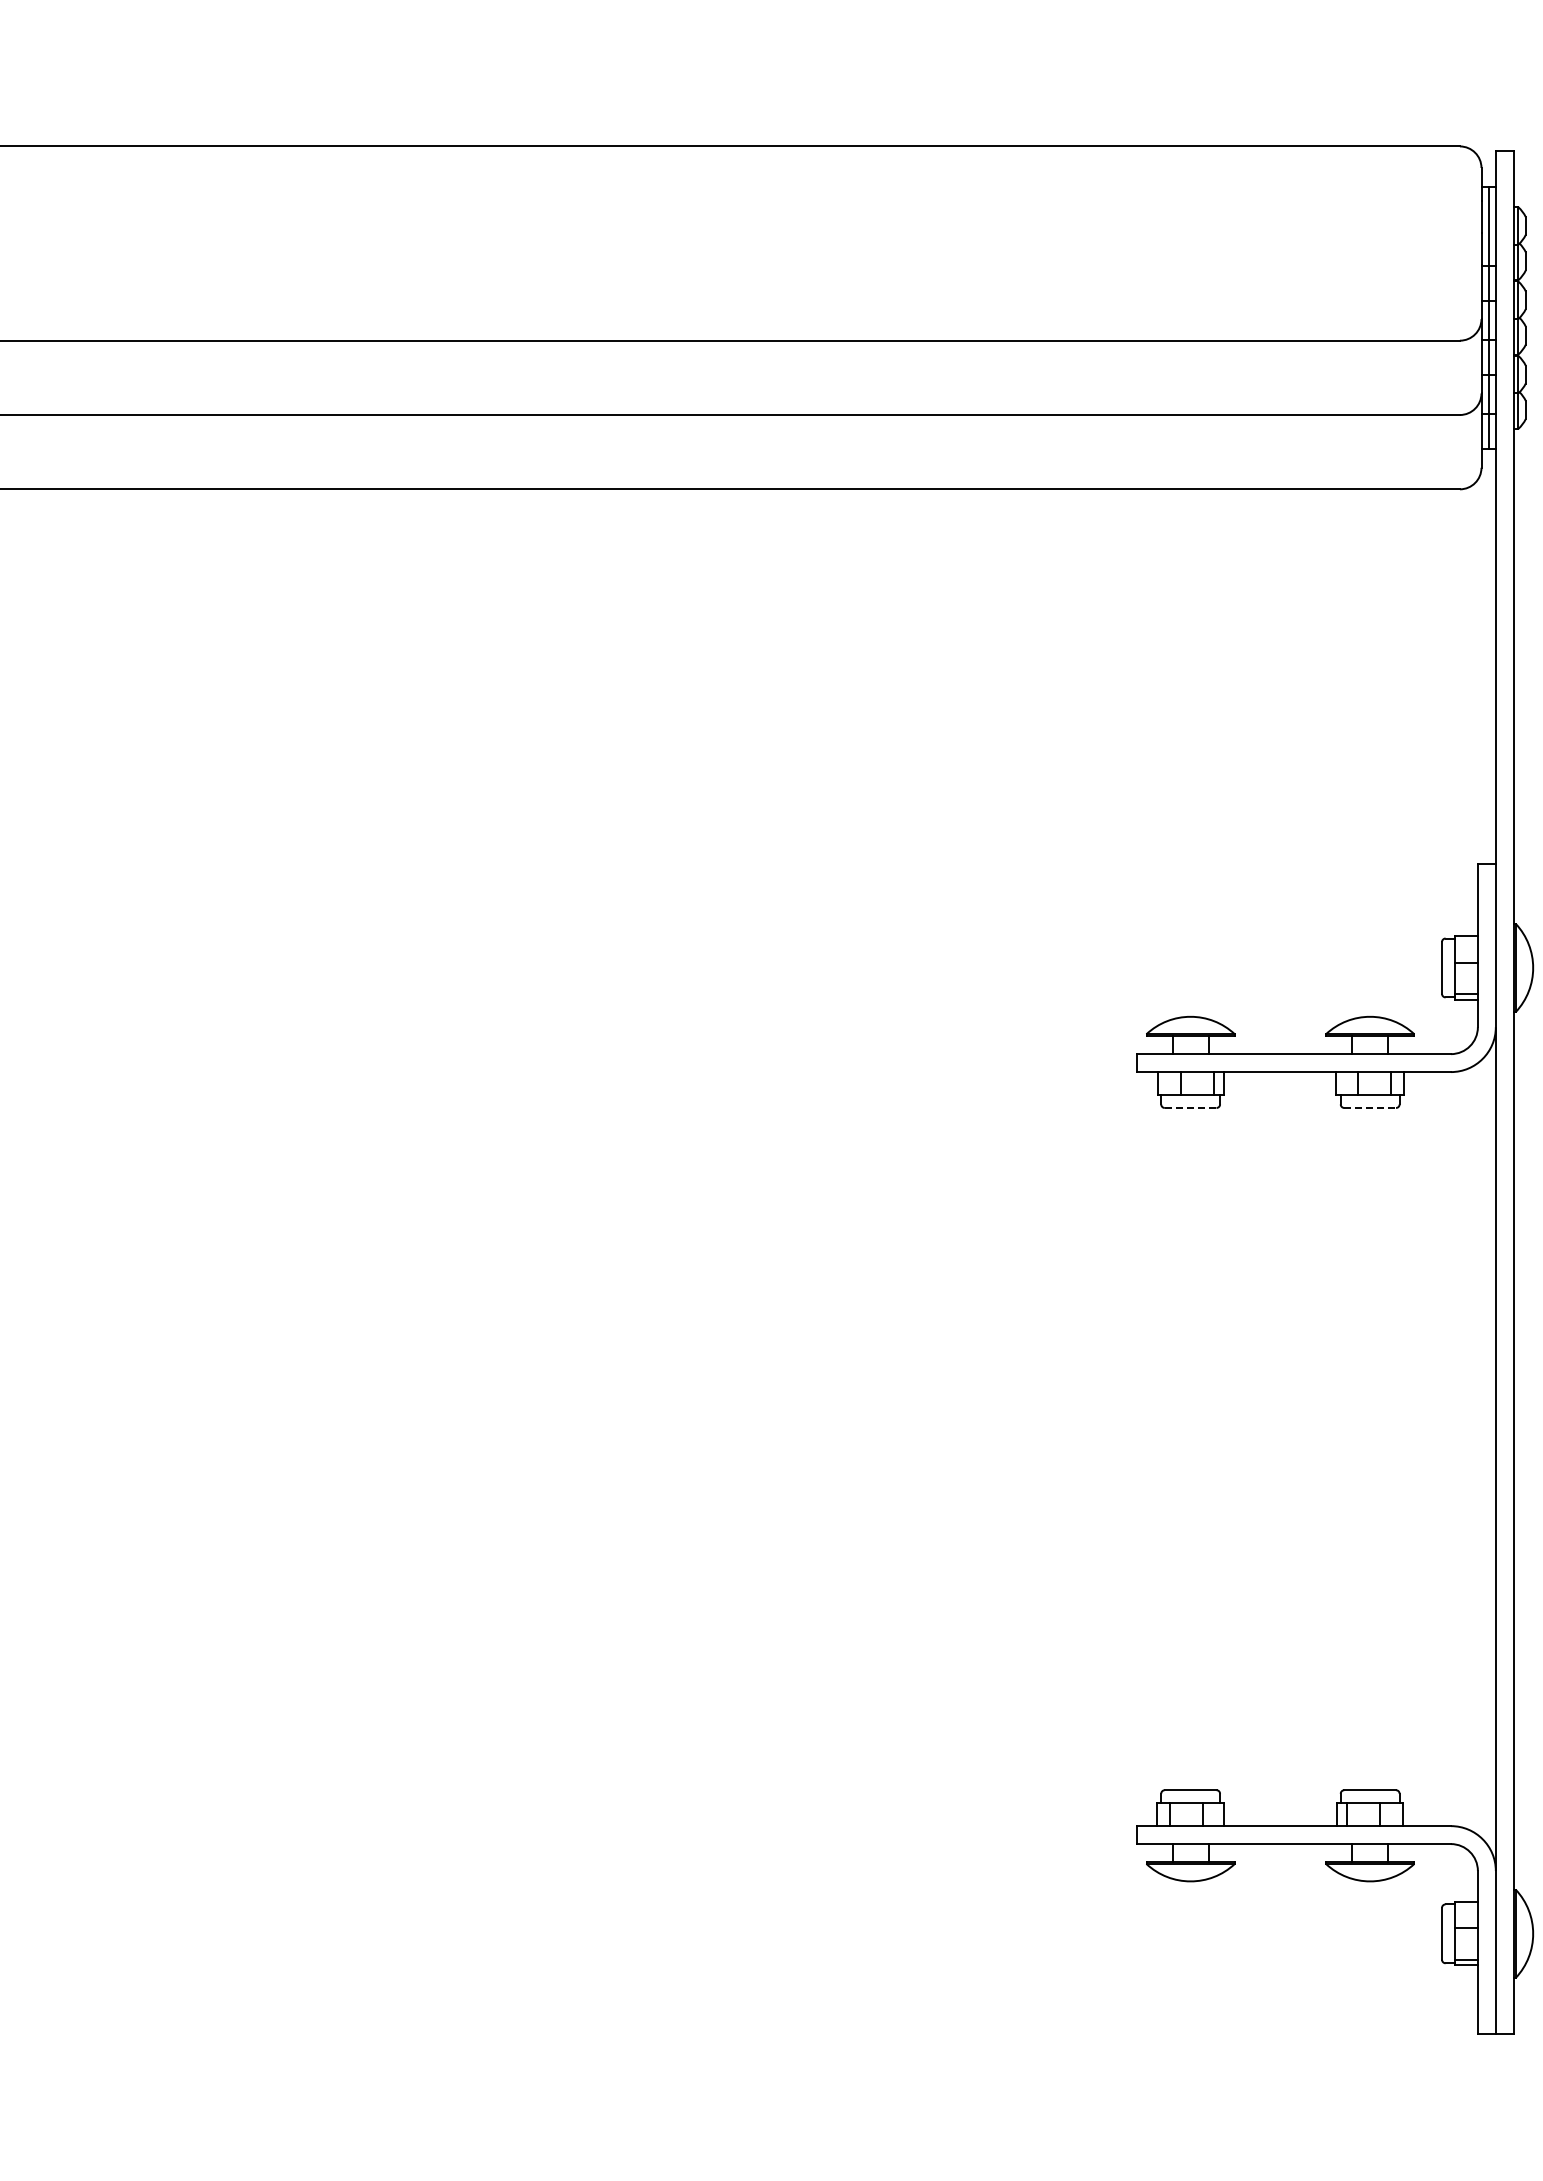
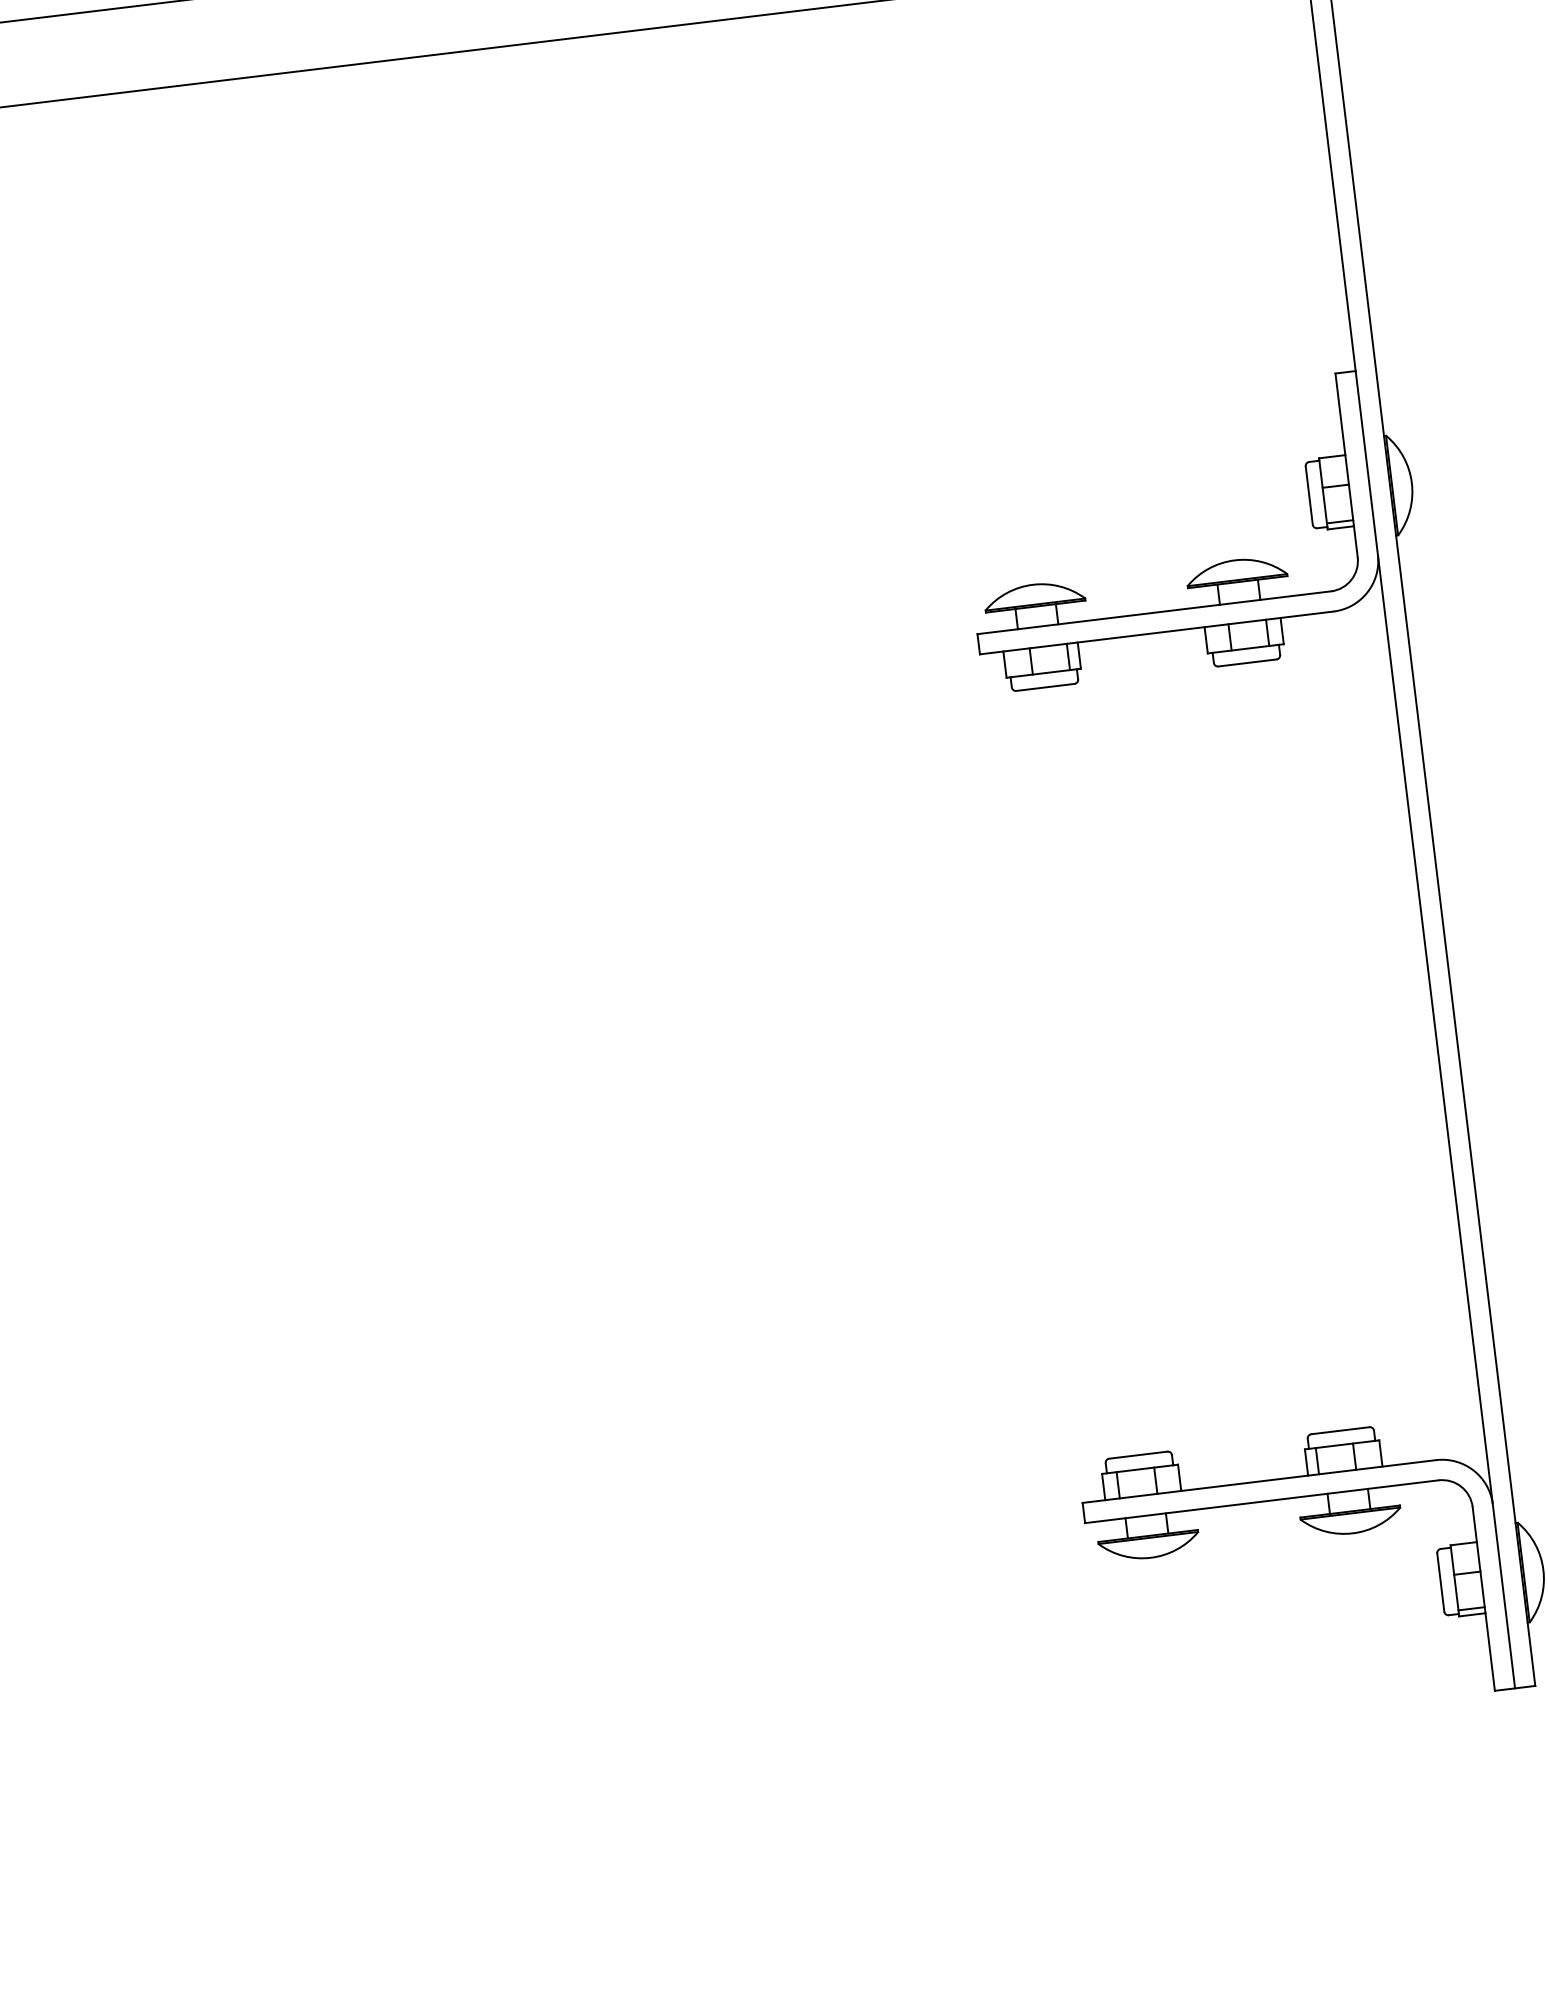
line: (1190, 1108) -> (1045, 688), dashed -> solid
line: (1370, 1108) -> (1247, 663), dashed -> solid

